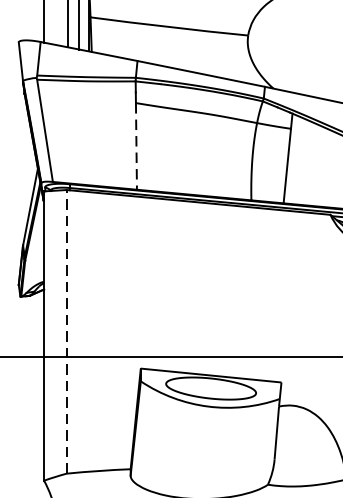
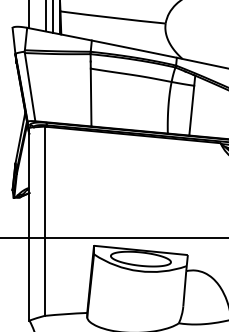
line: (137, 146) -> (91, 97), dashed -> solid
line: (66, 332) -> (44, 221), dashed -> solid

